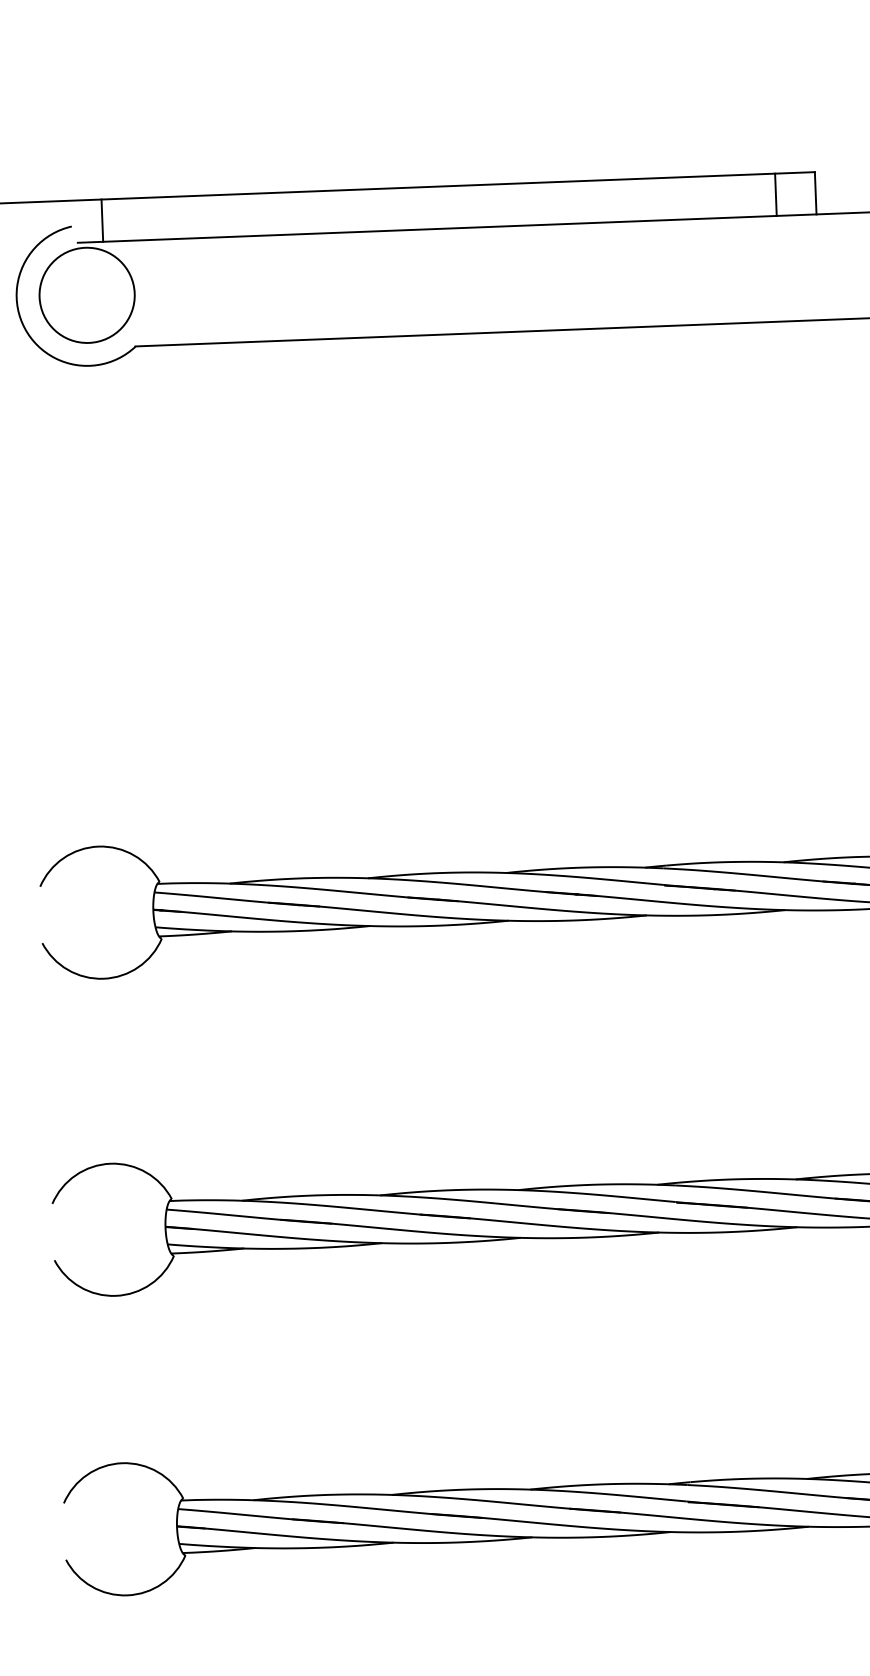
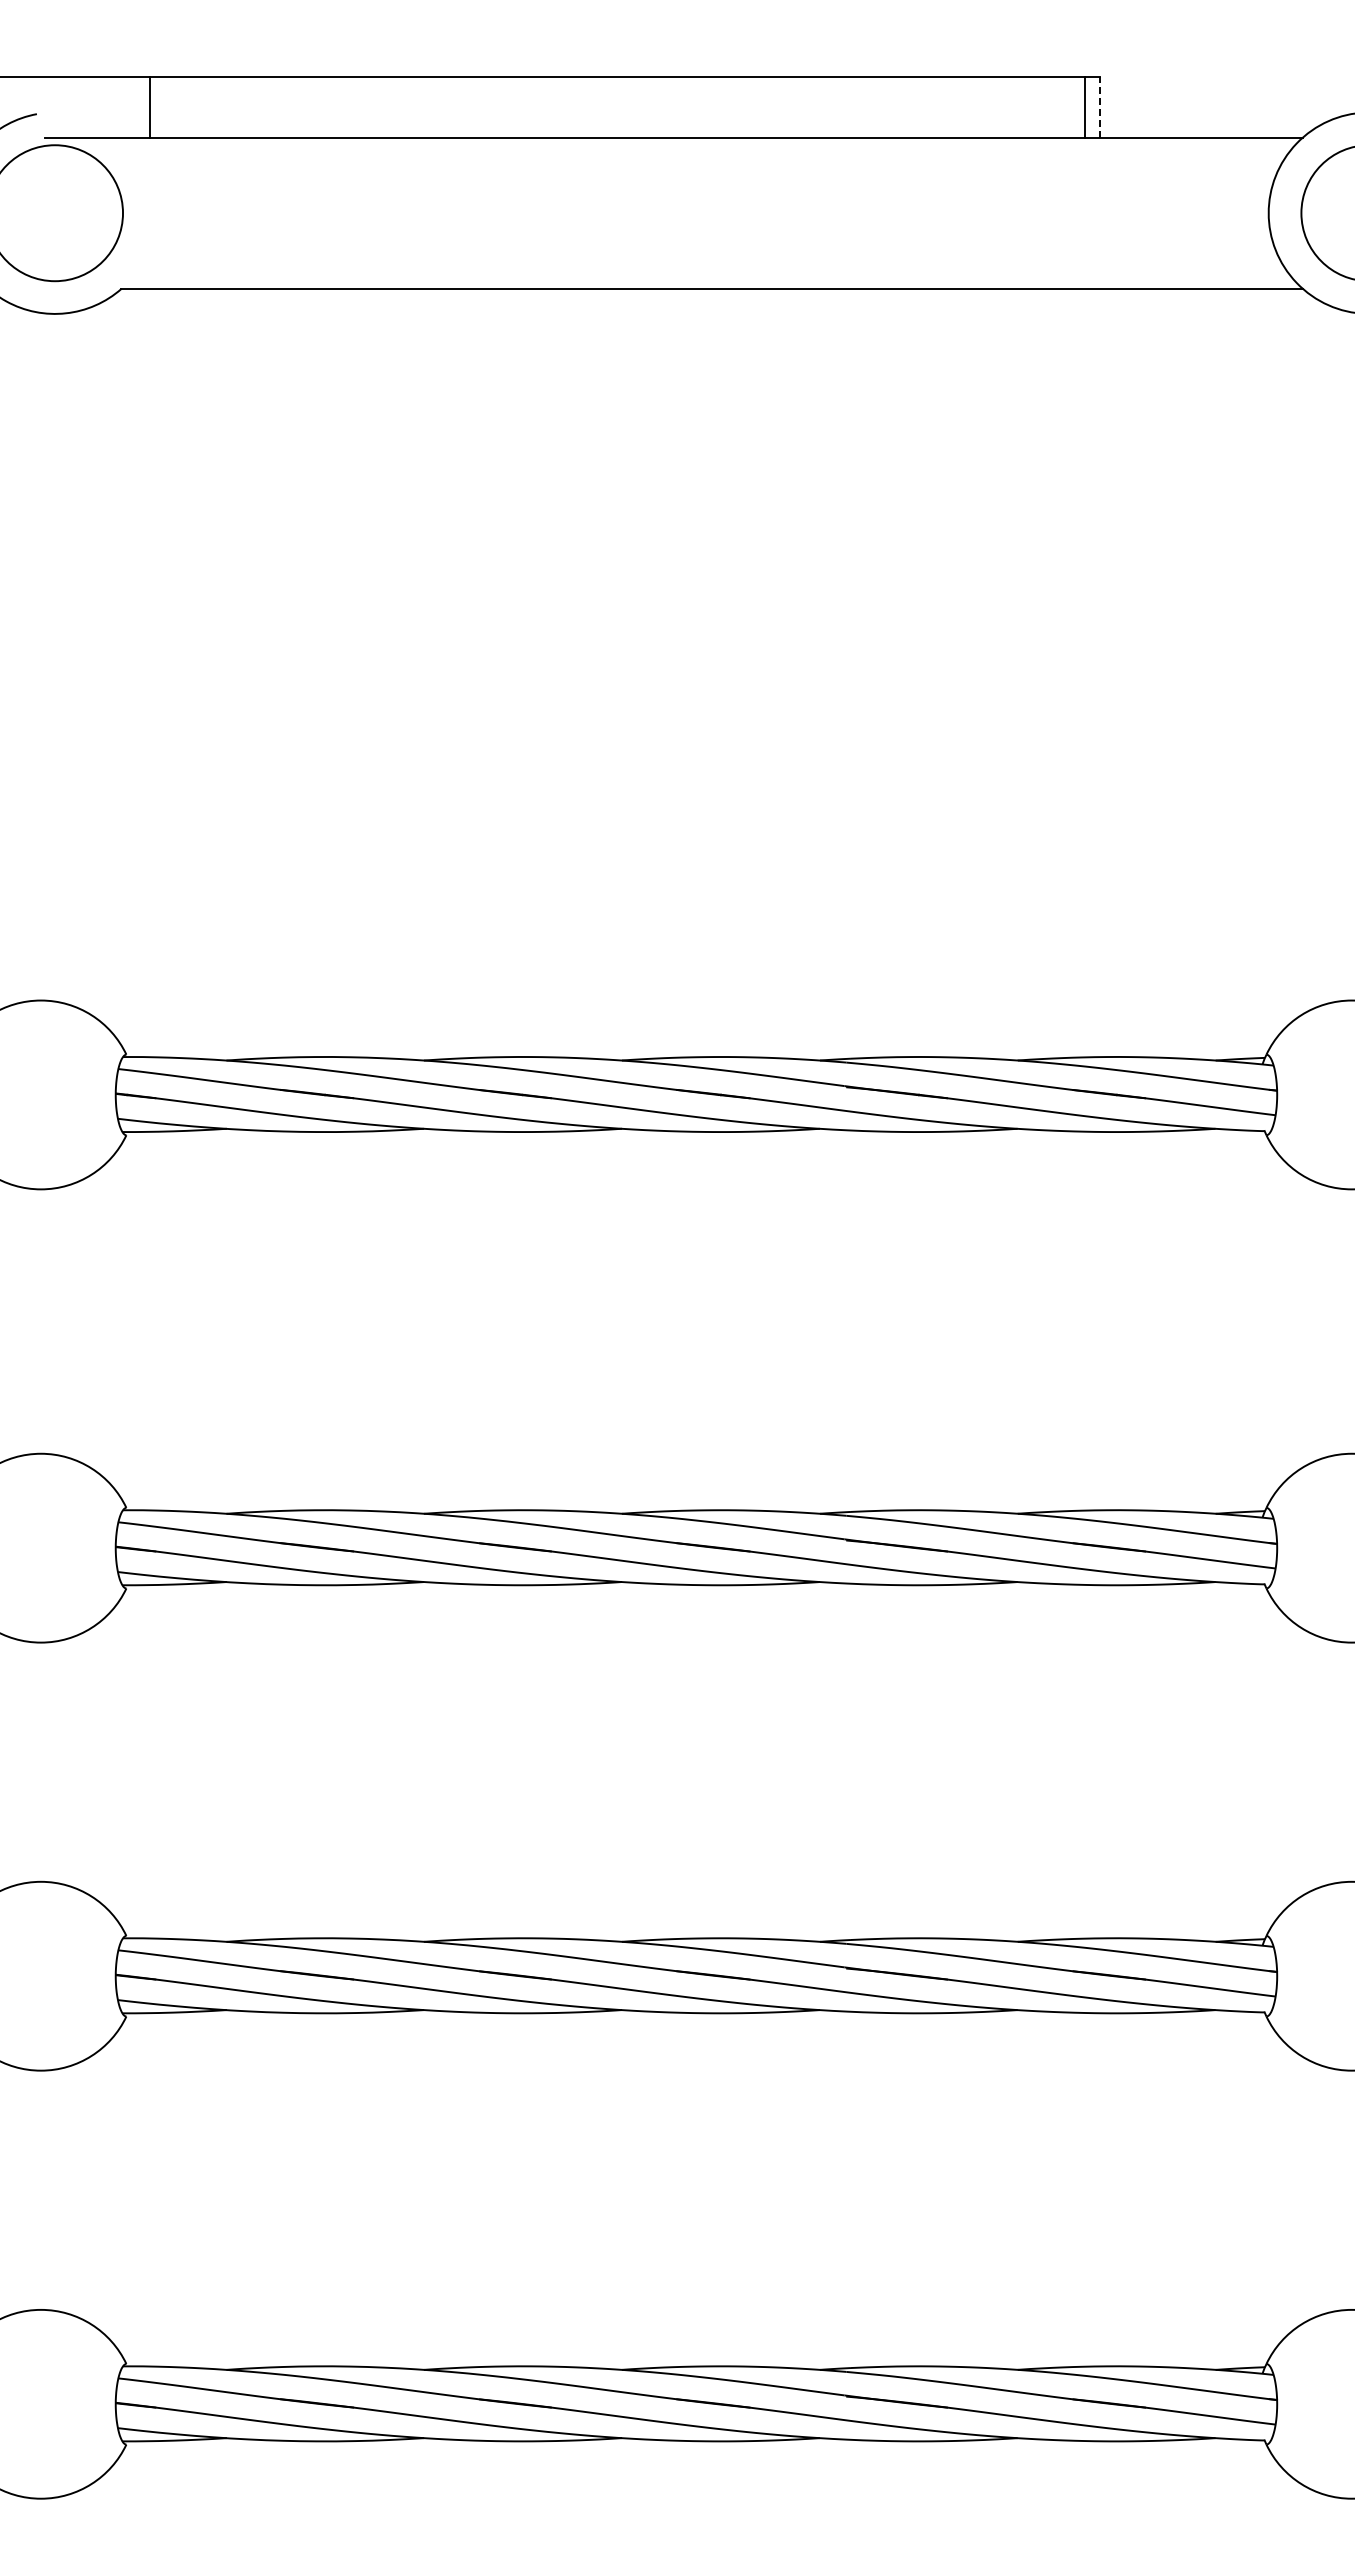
line: (815, 192) -> (1100, 106), solid -> dashed
line: (775, 194) -> (1085, 107), moved
line: (102, 220) -> (149, 107), moved

